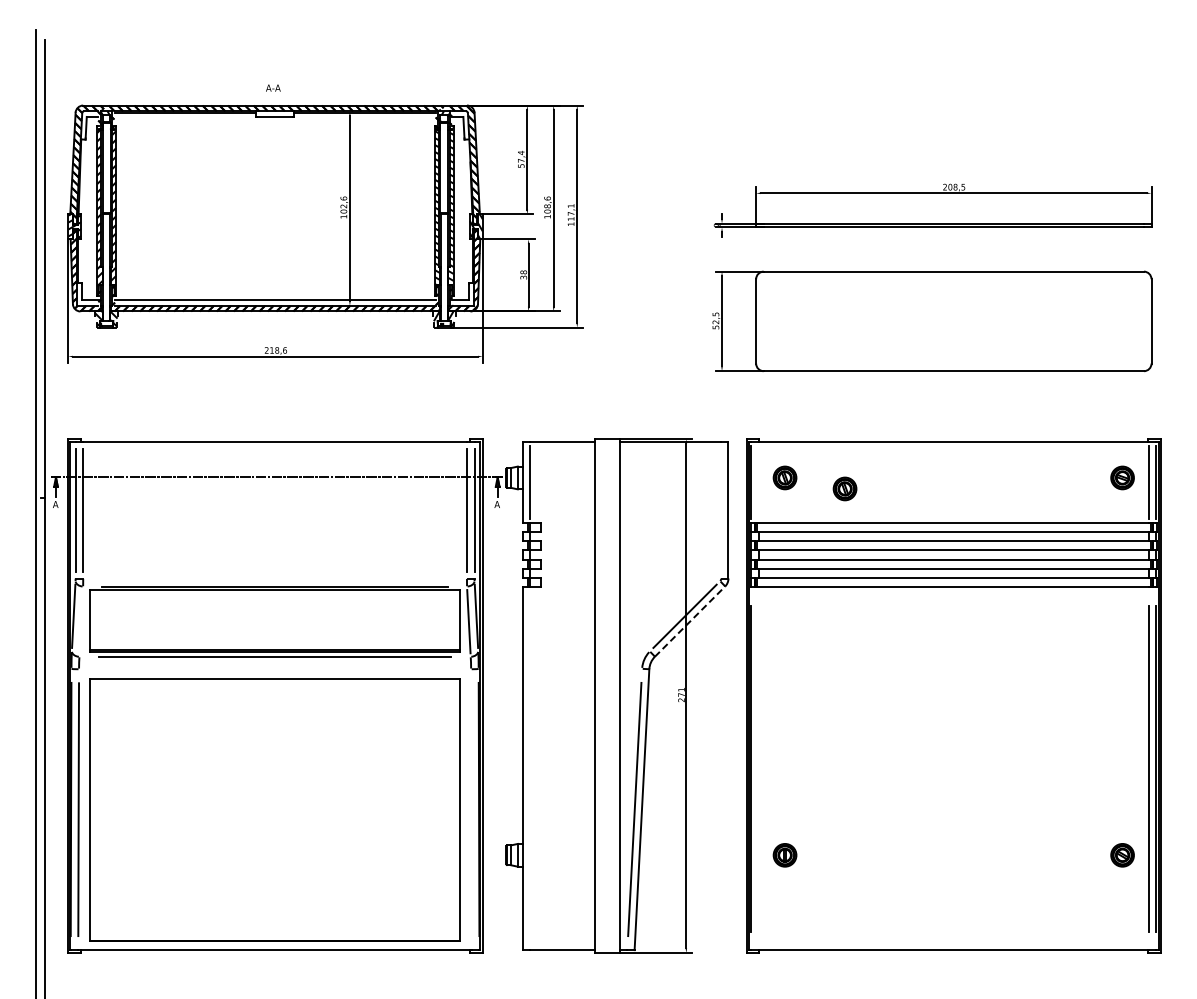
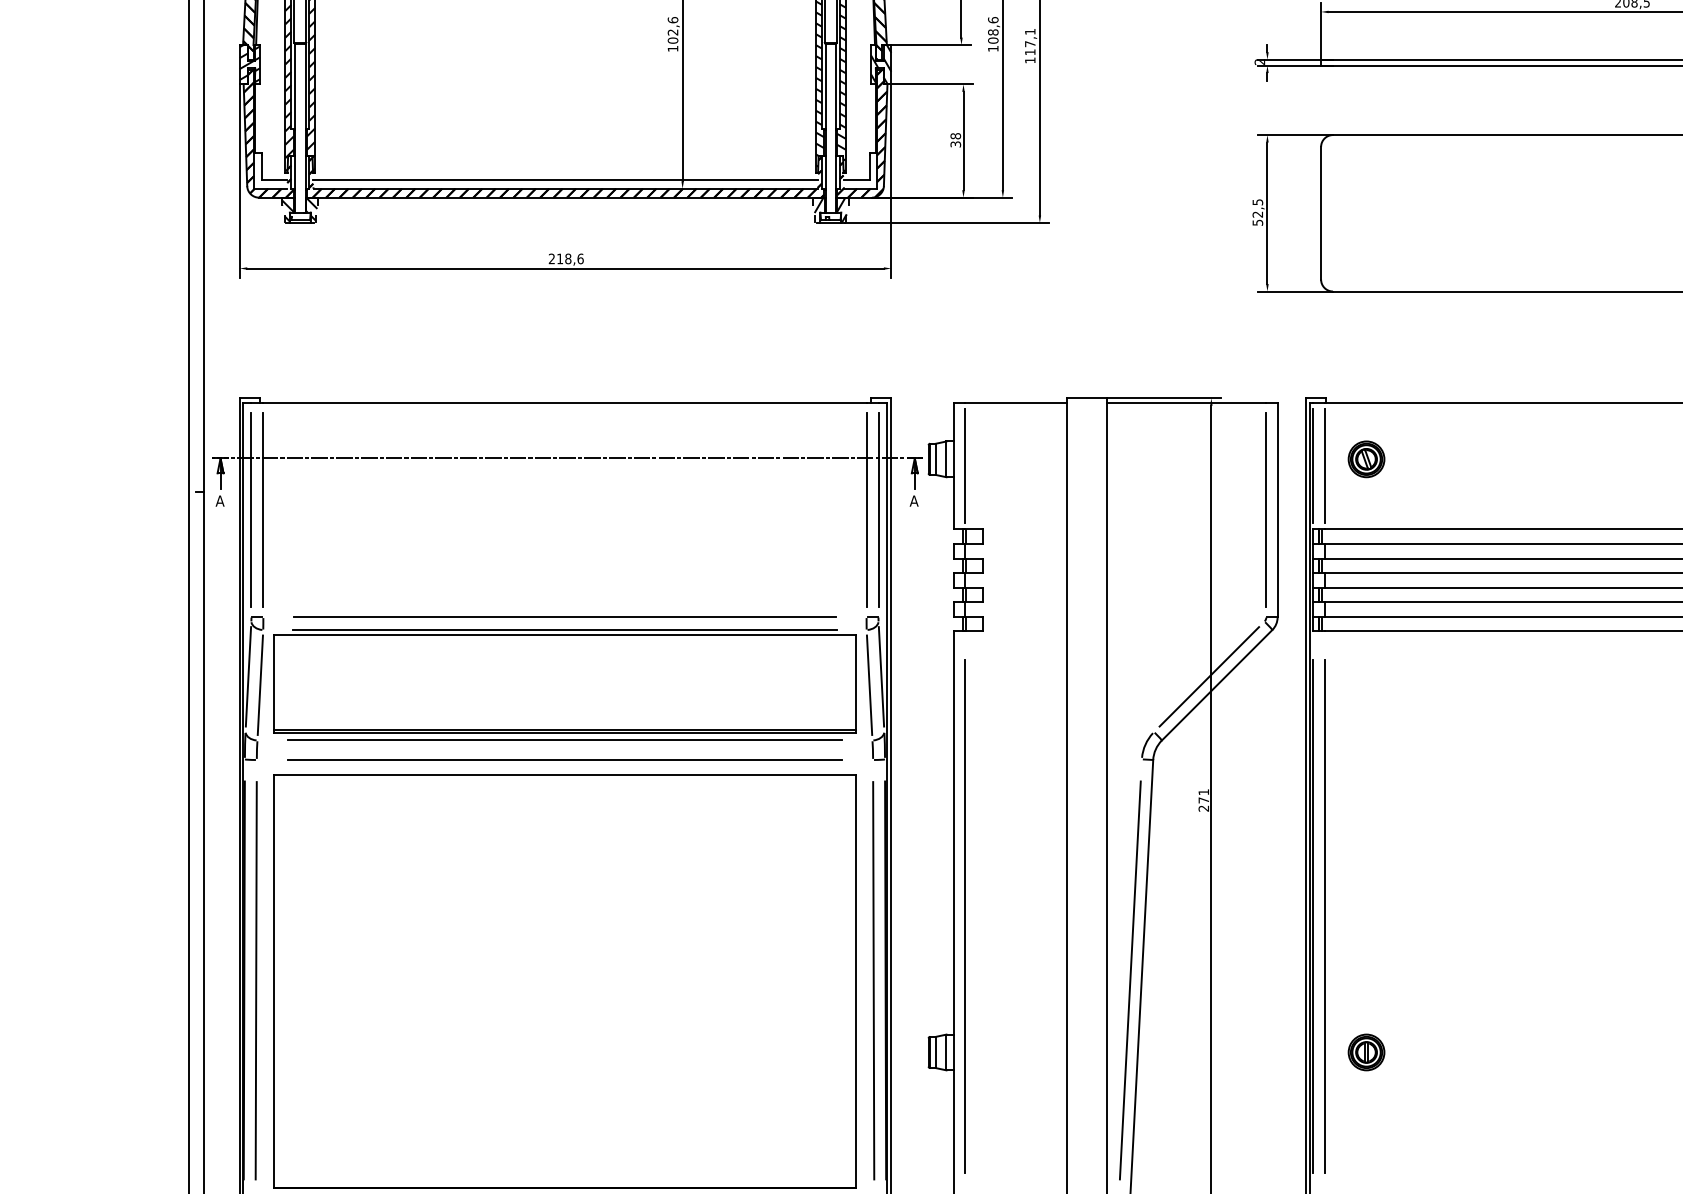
line: (758, 481) -> (1324, 464), added
part: (844, 488) -> (1459, 475), removed
line: (721, 509) -> (1266, 508), added
line: (274, 578) -> (564, 617), added
line: (80, 621) -> (259, 684), added
line: (690, 621) -> (1217, 684), dashed -> solid
line: (275, 668) -> (565, 758), added
line: (529, 768) -> (964, 916), added
line: (758, 768) -> (1324, 916), added
line: (471, 809) -> (873, 980), added

